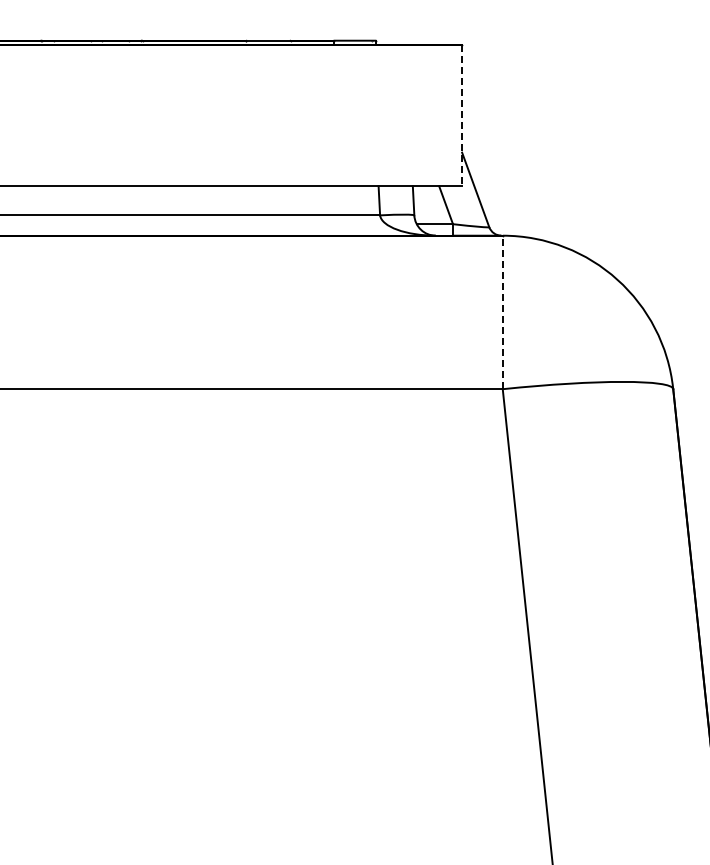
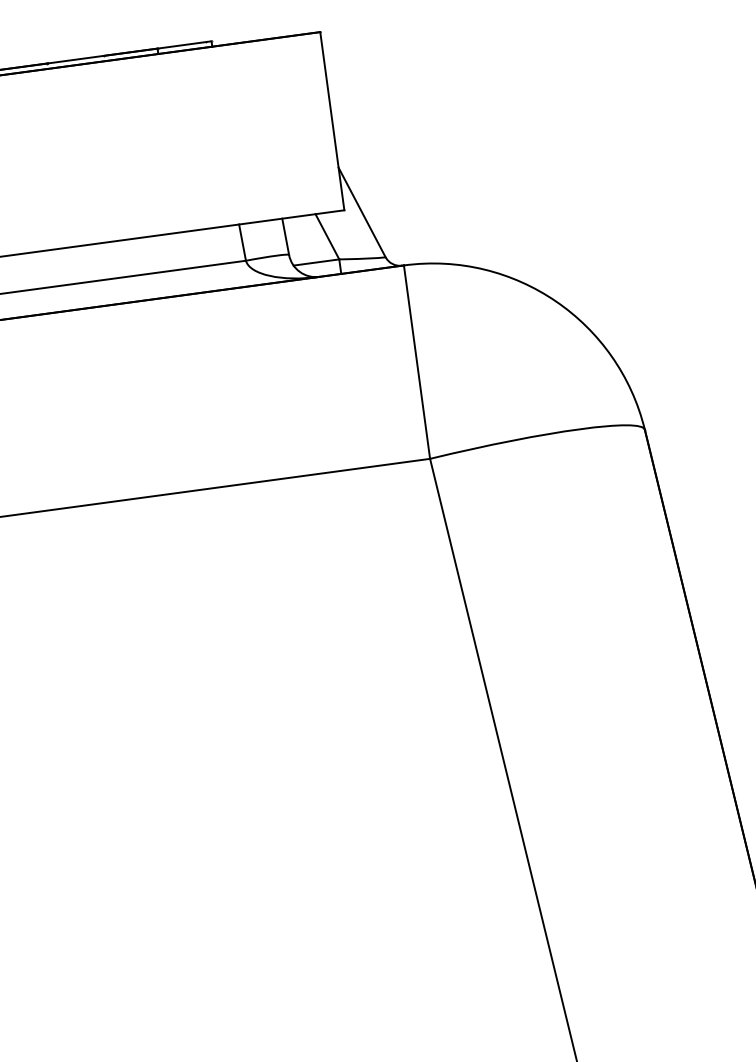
line: (462, 115) -> (332, 120), dashed -> solid
line: (502, 312) -> (416, 362), dashed -> solid

